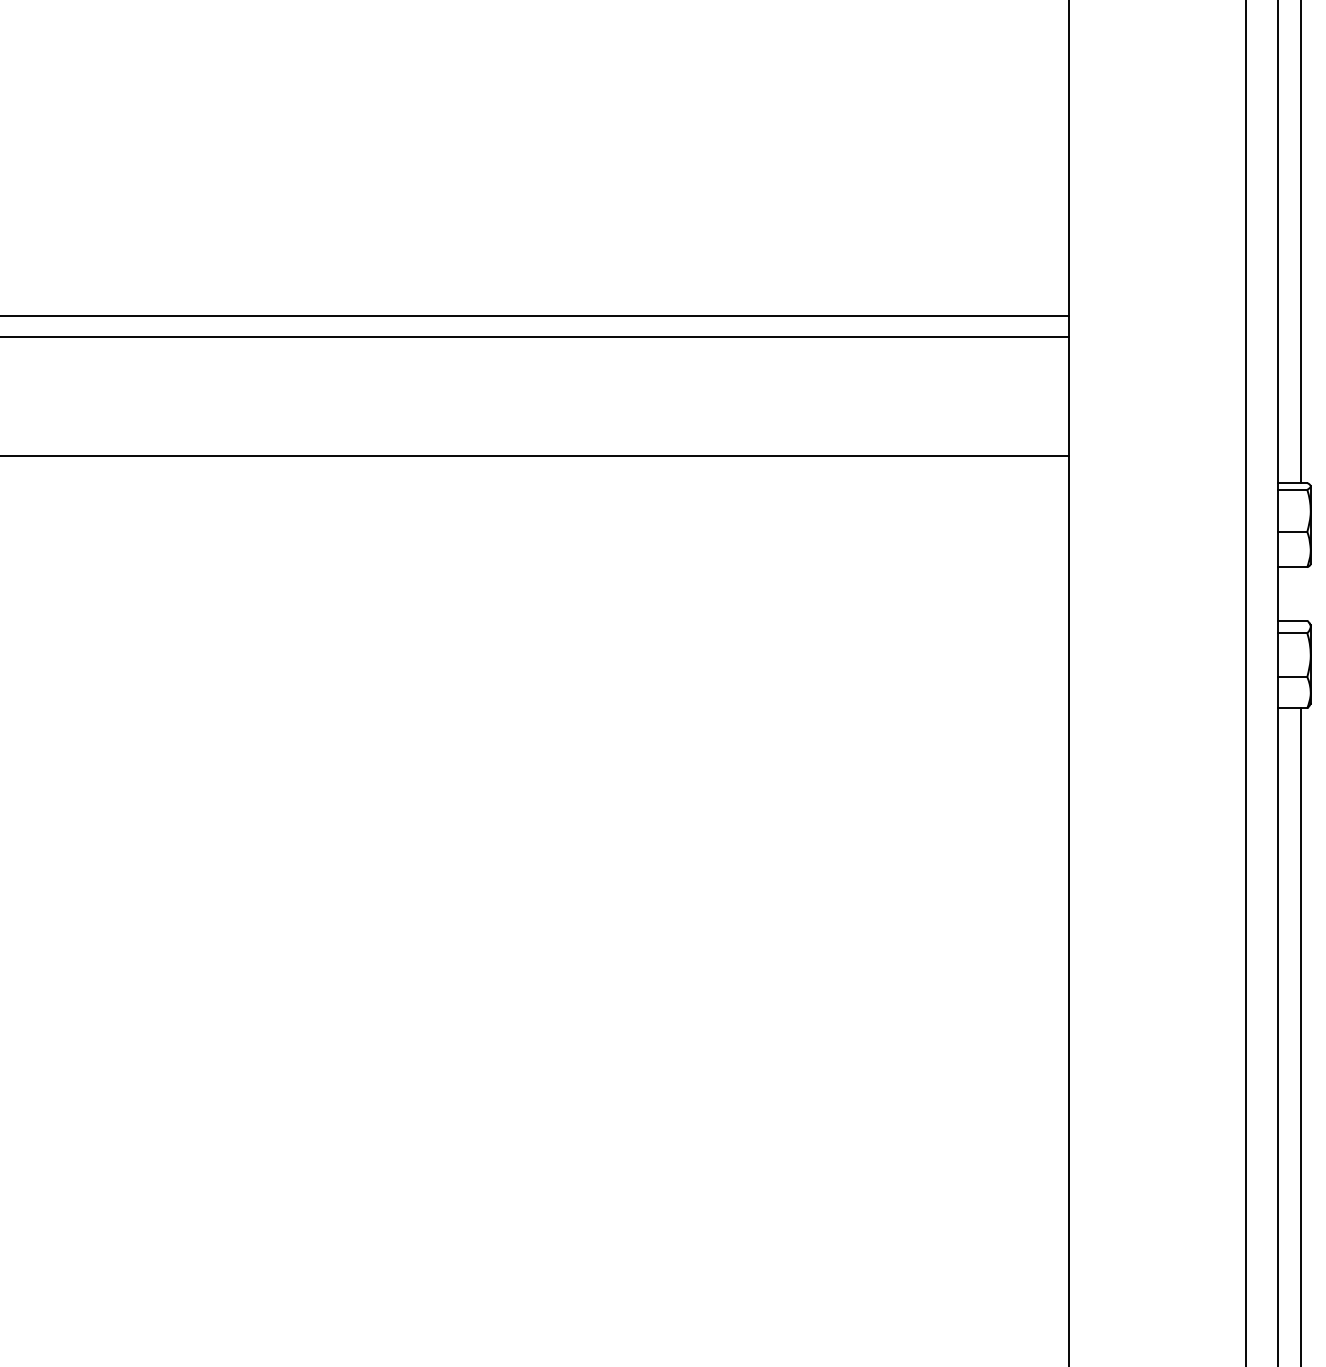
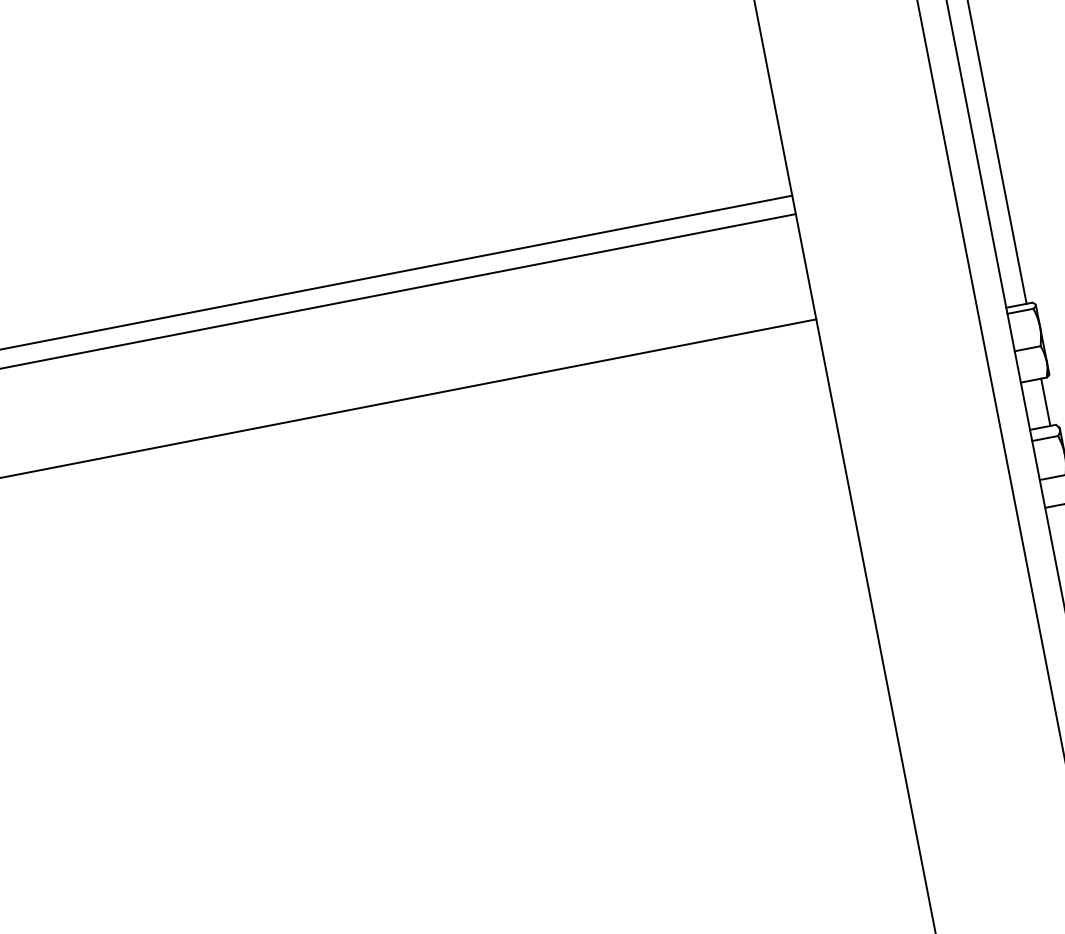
line: (1301, 593) -> (1046, 401), added

